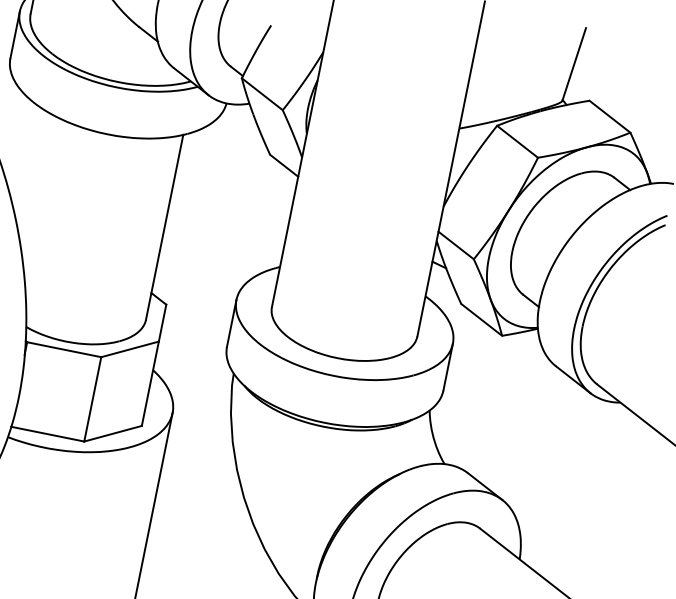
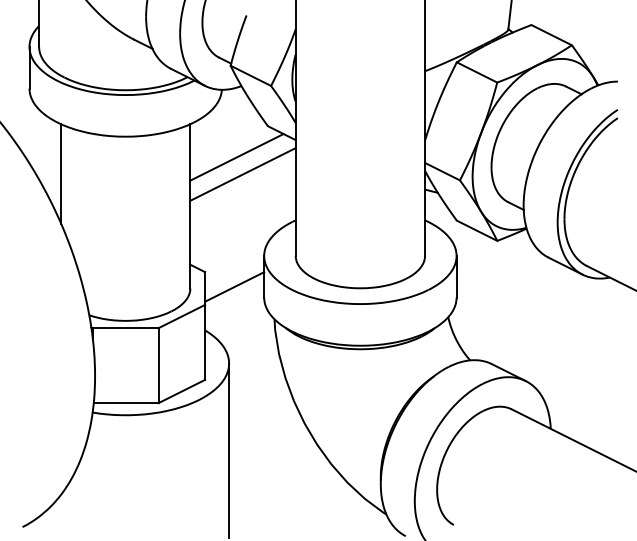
line: (27, 161) -> (61, 173), added
line: (227, 182) -> (236, 157), added
line: (230, 203) -> (242, 174), added
line: (196, 327) -> (234, 286), added

